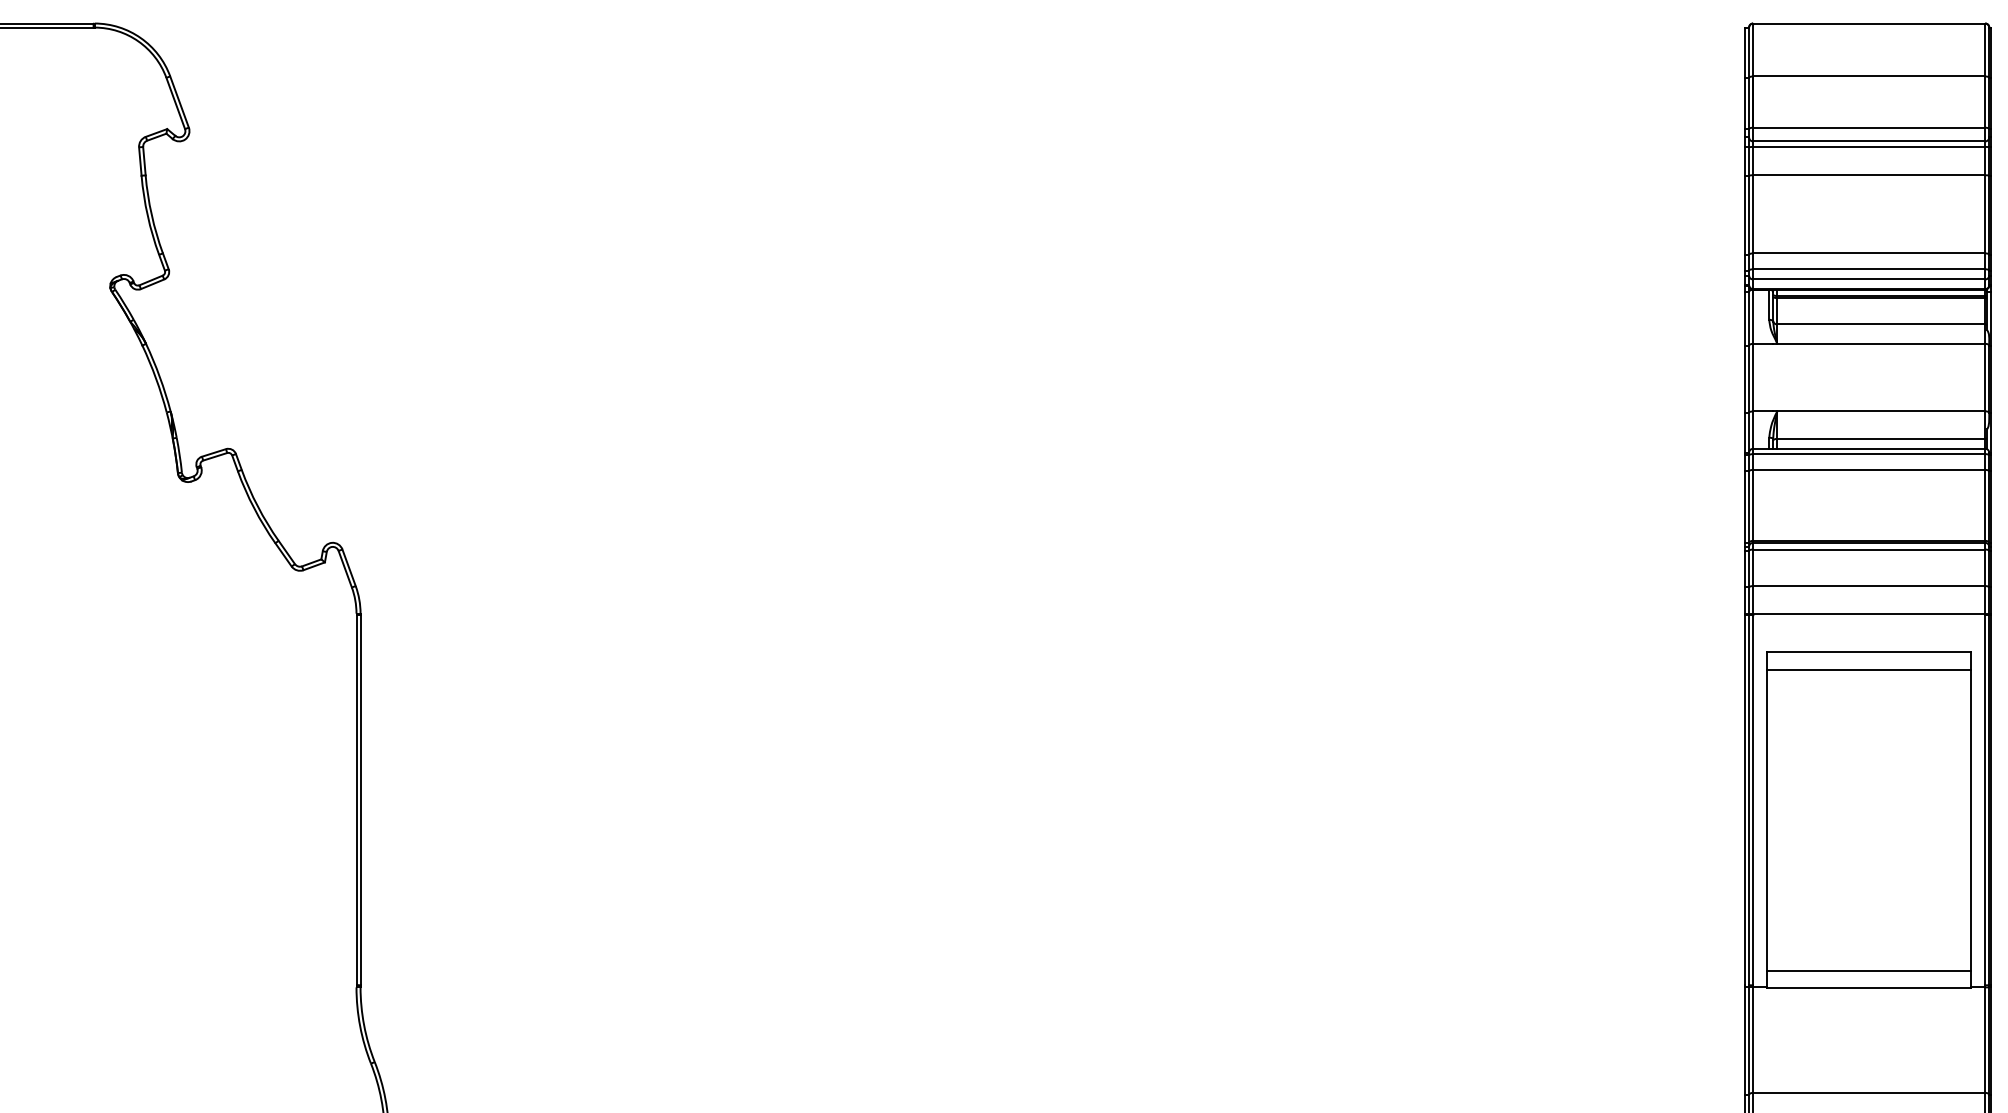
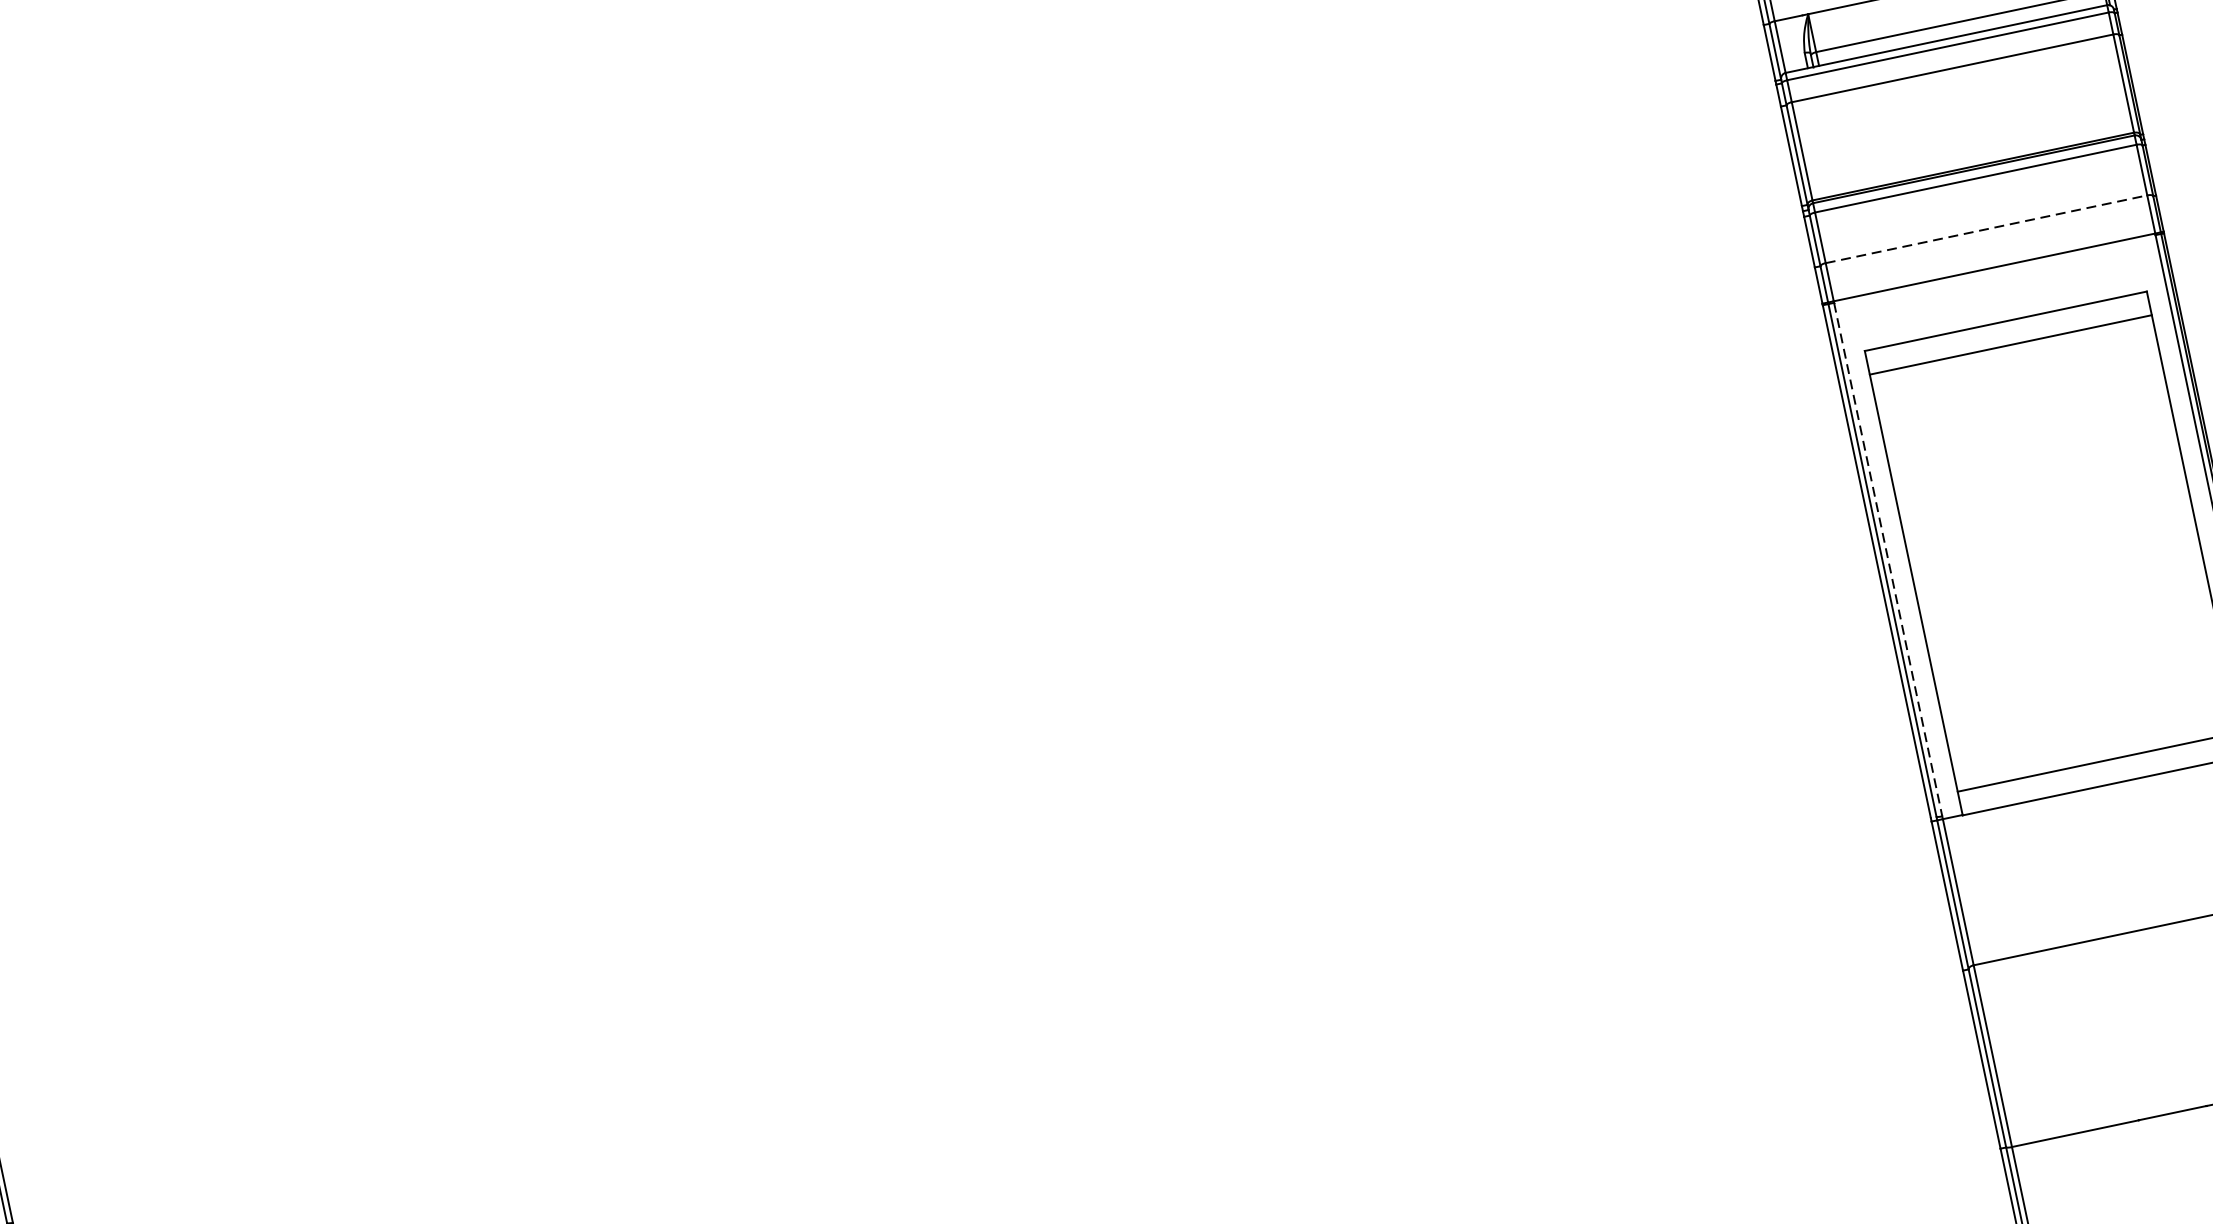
line: (1869, 586) -> (1987, 229), solid -> dashed
line: (1753, 800) -> (1888, 560), solid -> dashed

